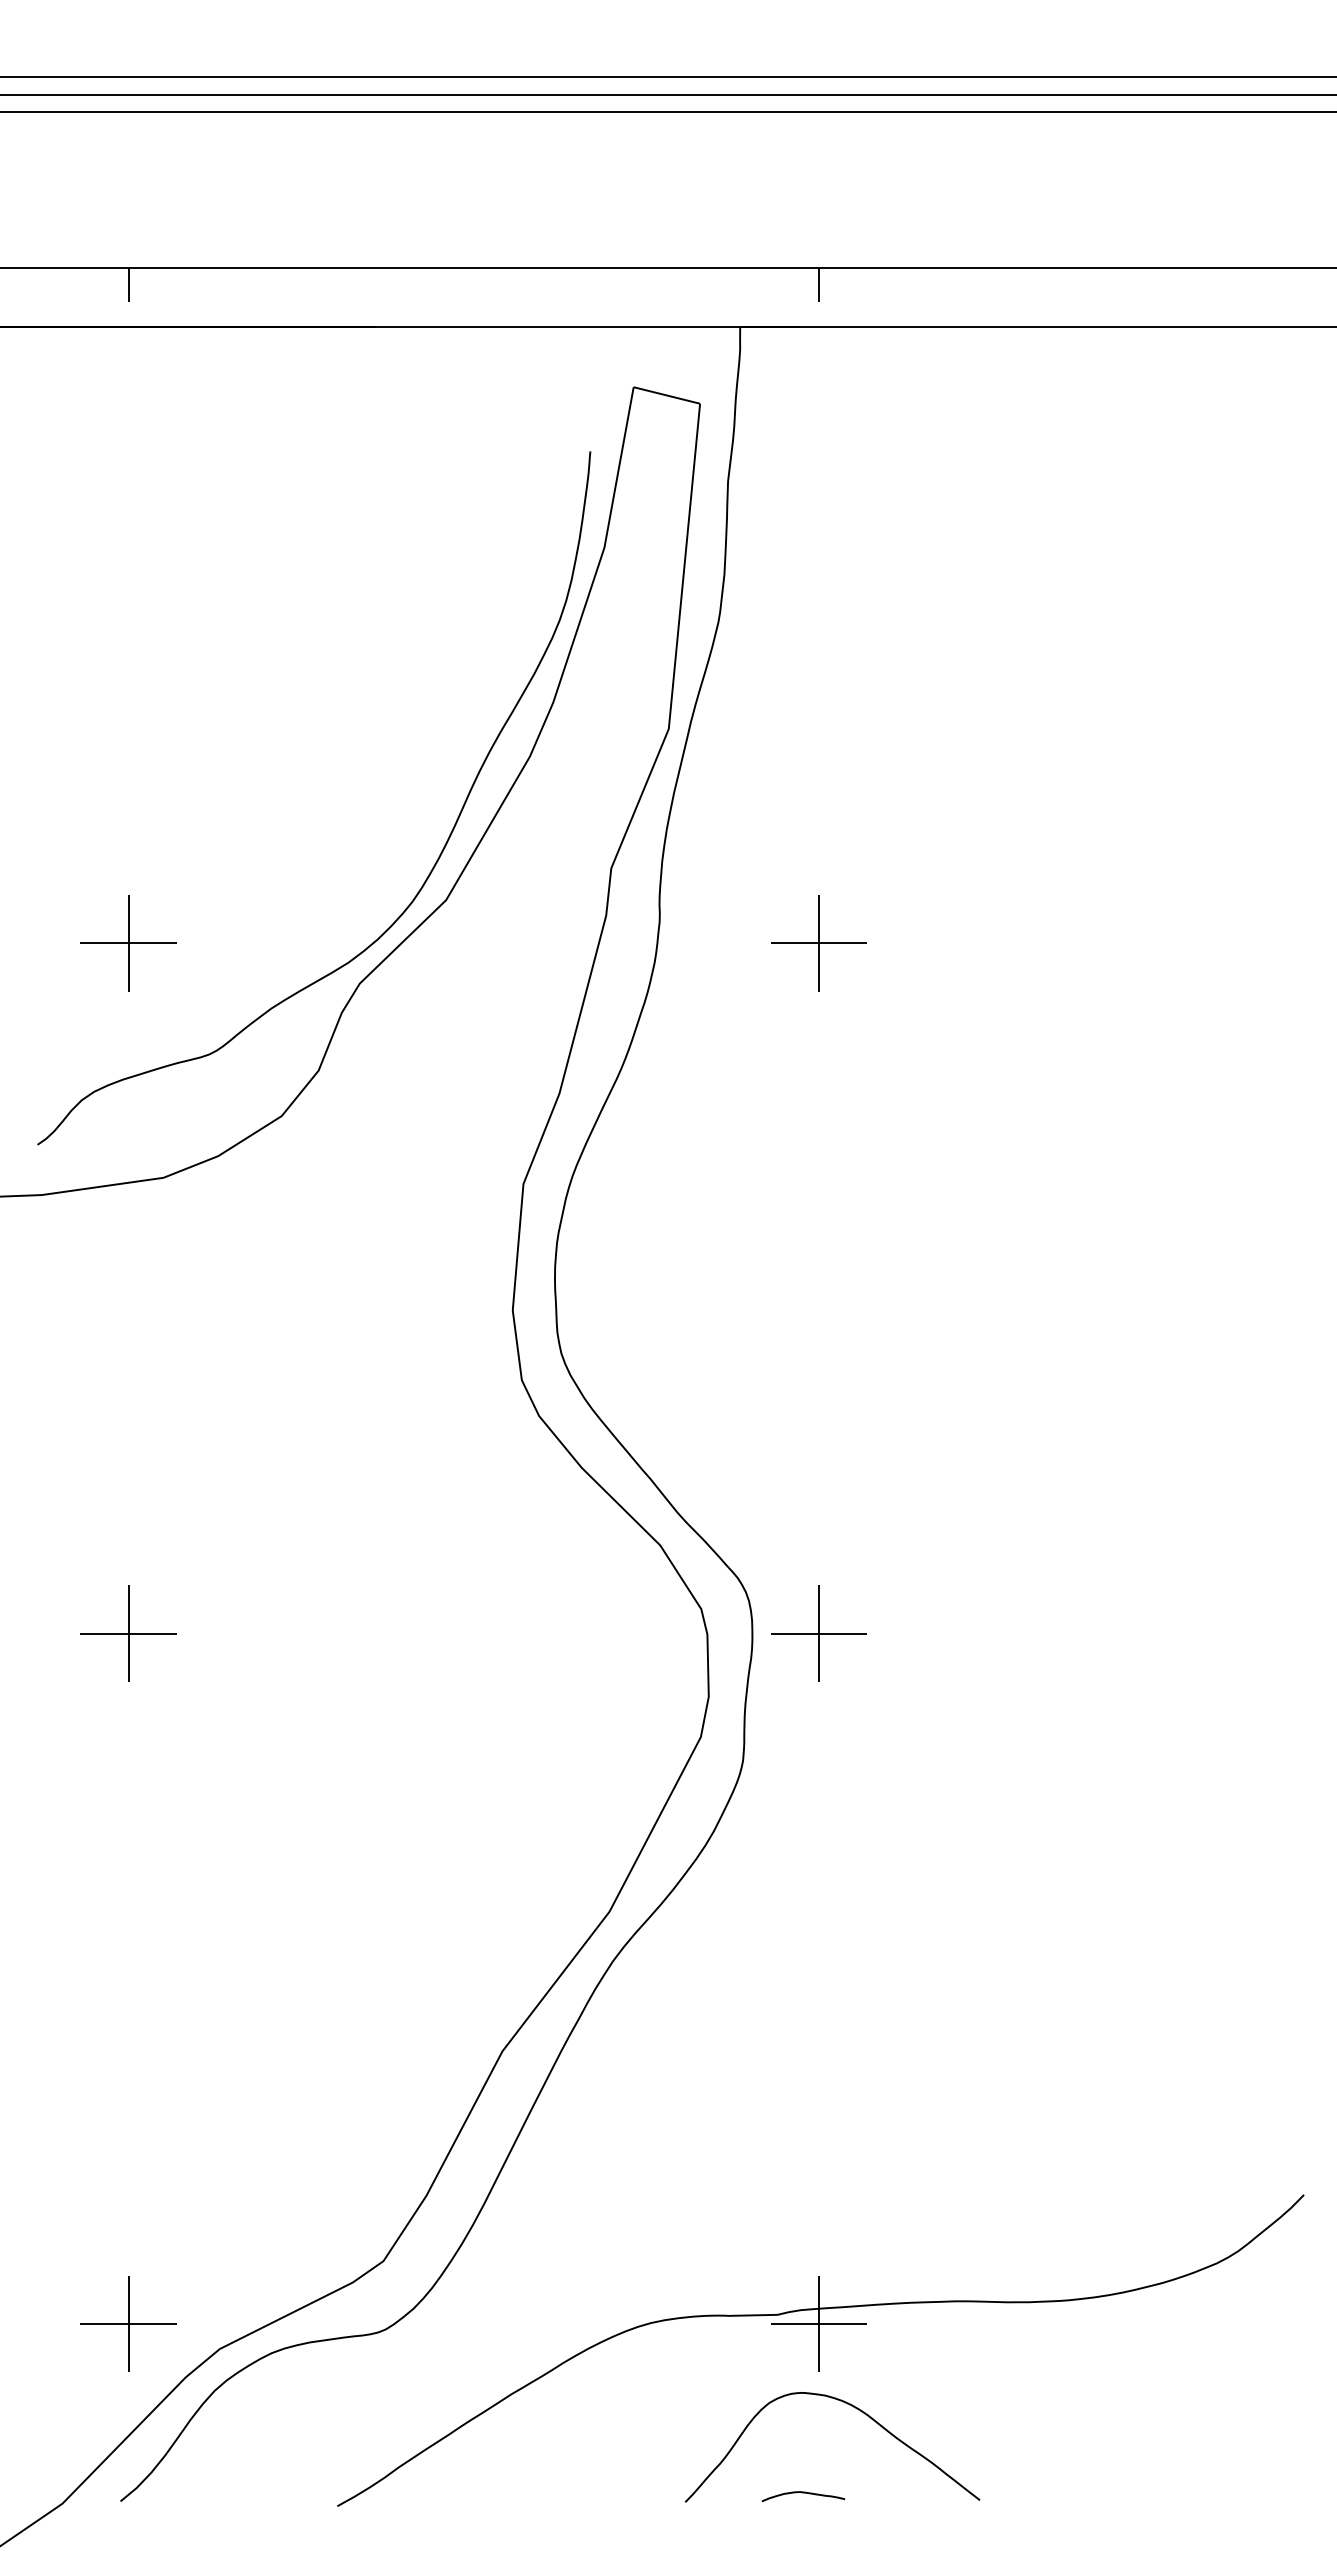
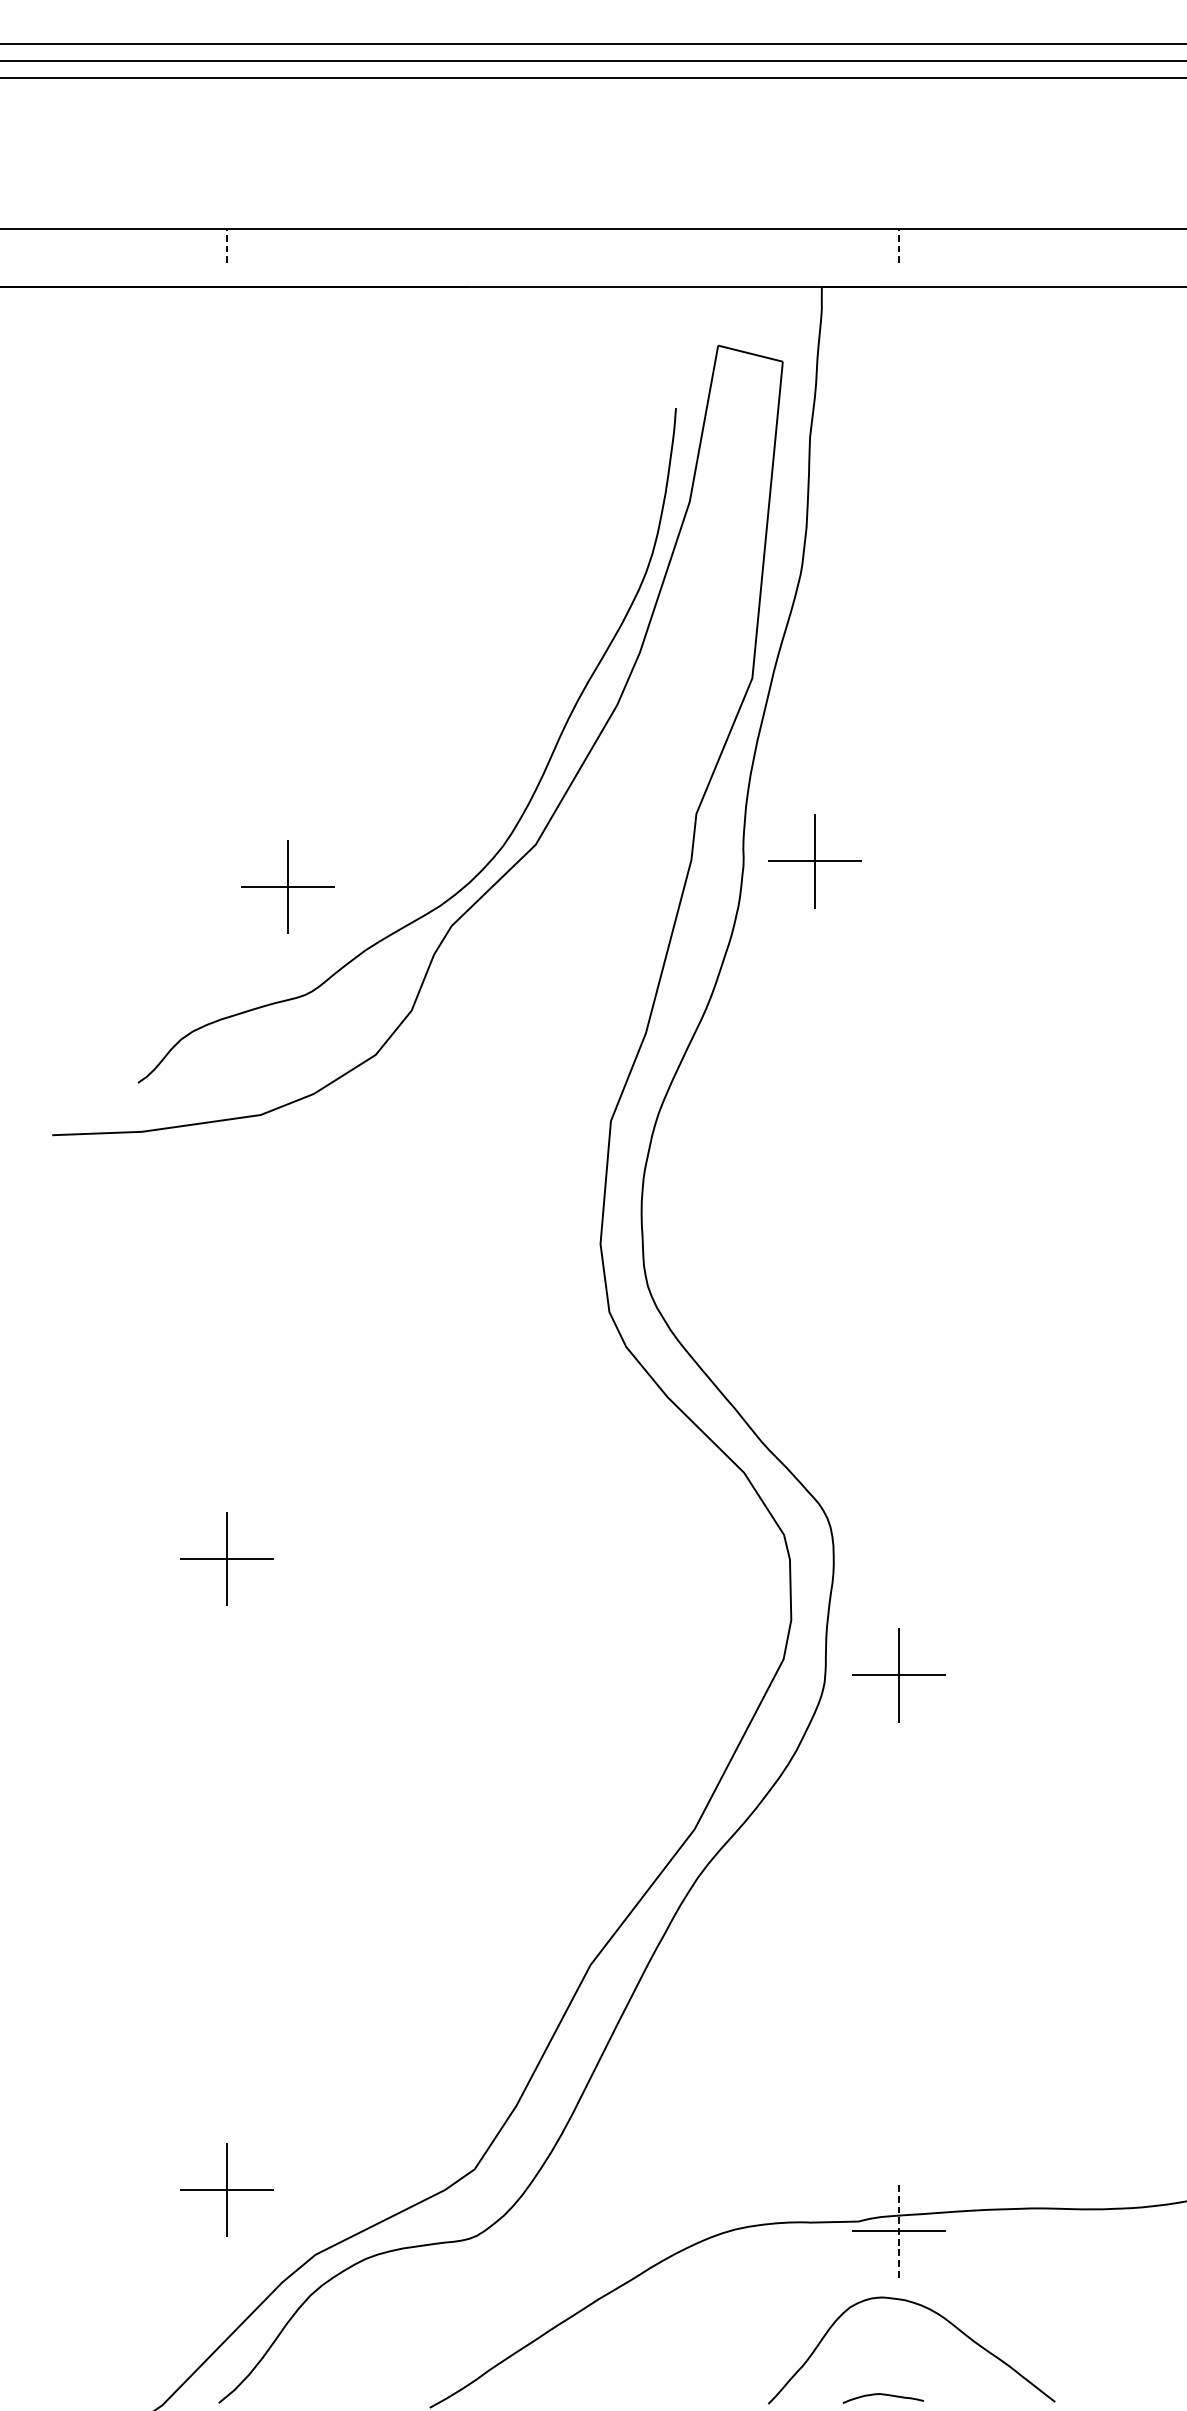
line: (128, 284) -> (226, 245), solid -> dashed
line: (818, 284) -> (898, 245), solid -> dashed
part: (128, 943) -> (287, 886), moved
part: (818, 943) -> (814, 861), moved
part: (818, 1633) -> (898, 1675), moved
part: (128, 2323) -> (226, 2189), moved
line: (818, 2324) -> (898, 2230), solid -> dashed

